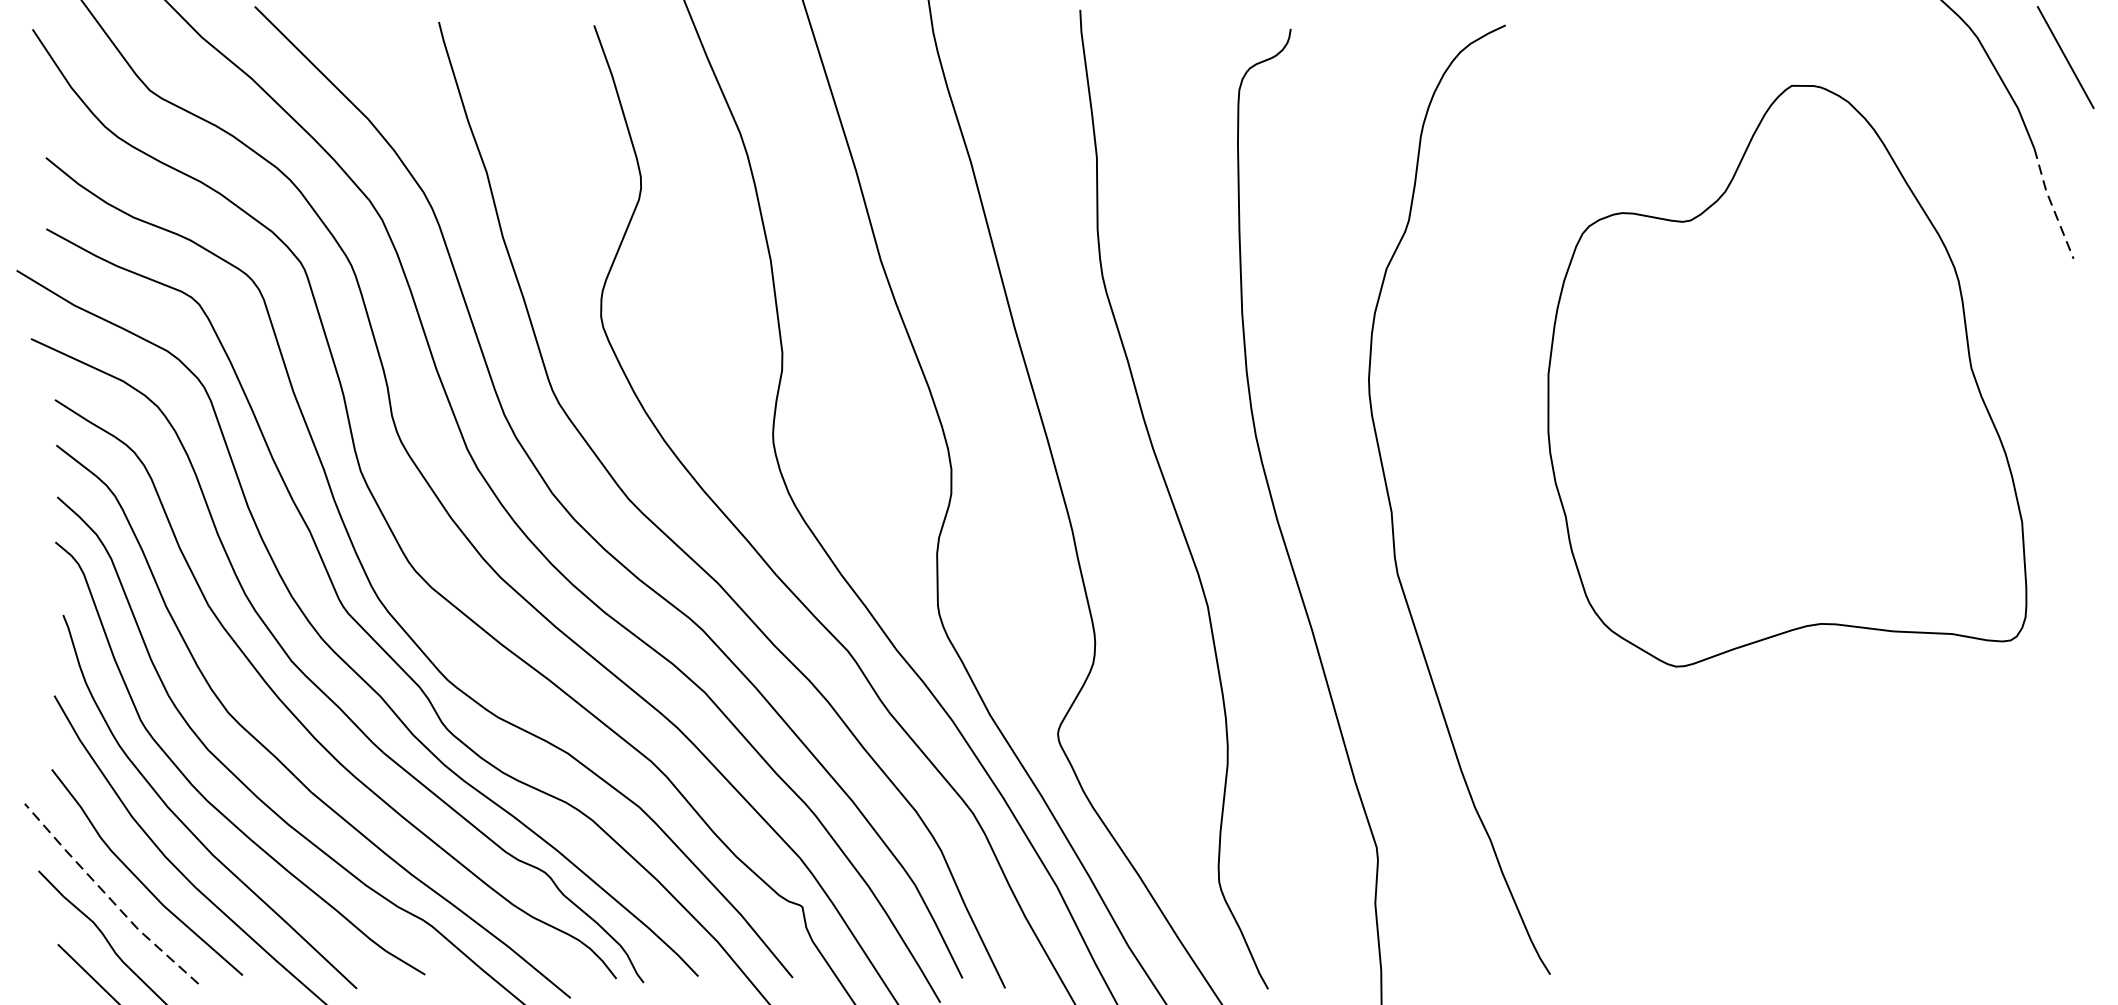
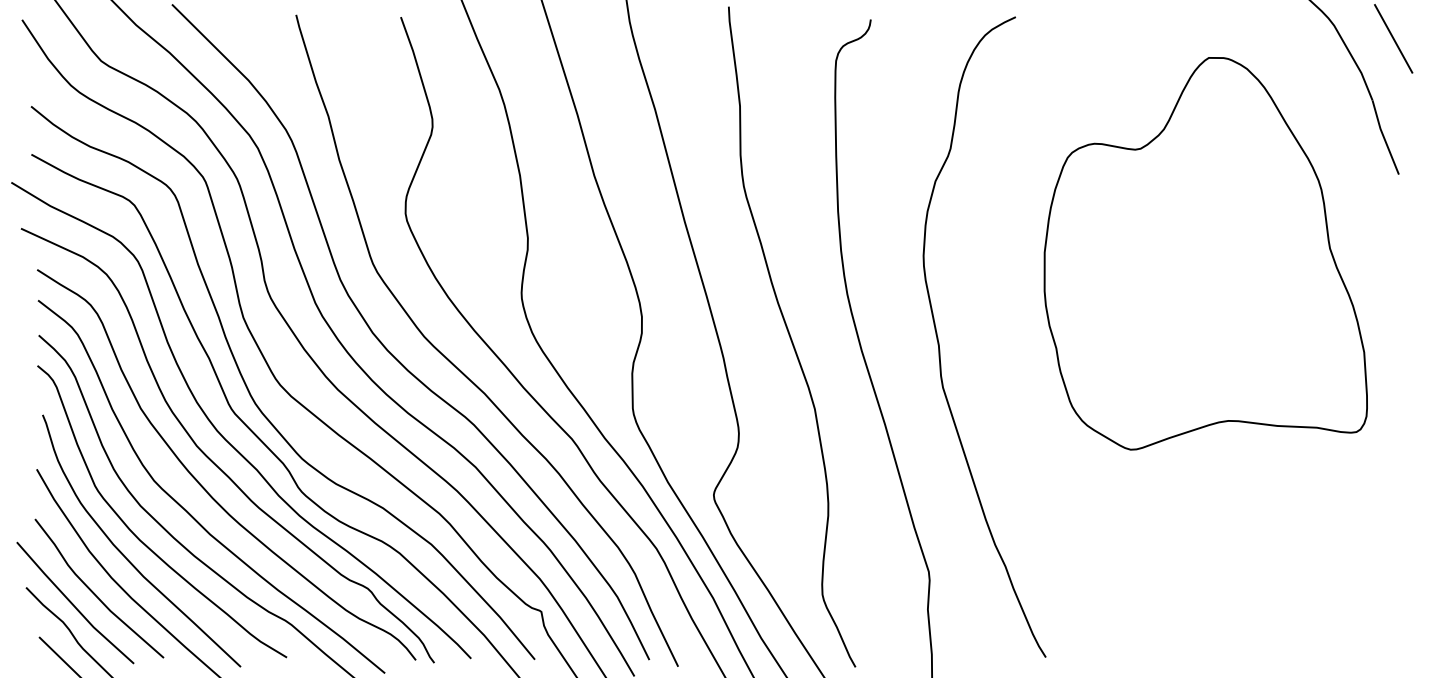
line: (2052, 205) -> (1384, 138), dashed -> solid
line: (108, 897) -> (73, 605), dashed -> solid

